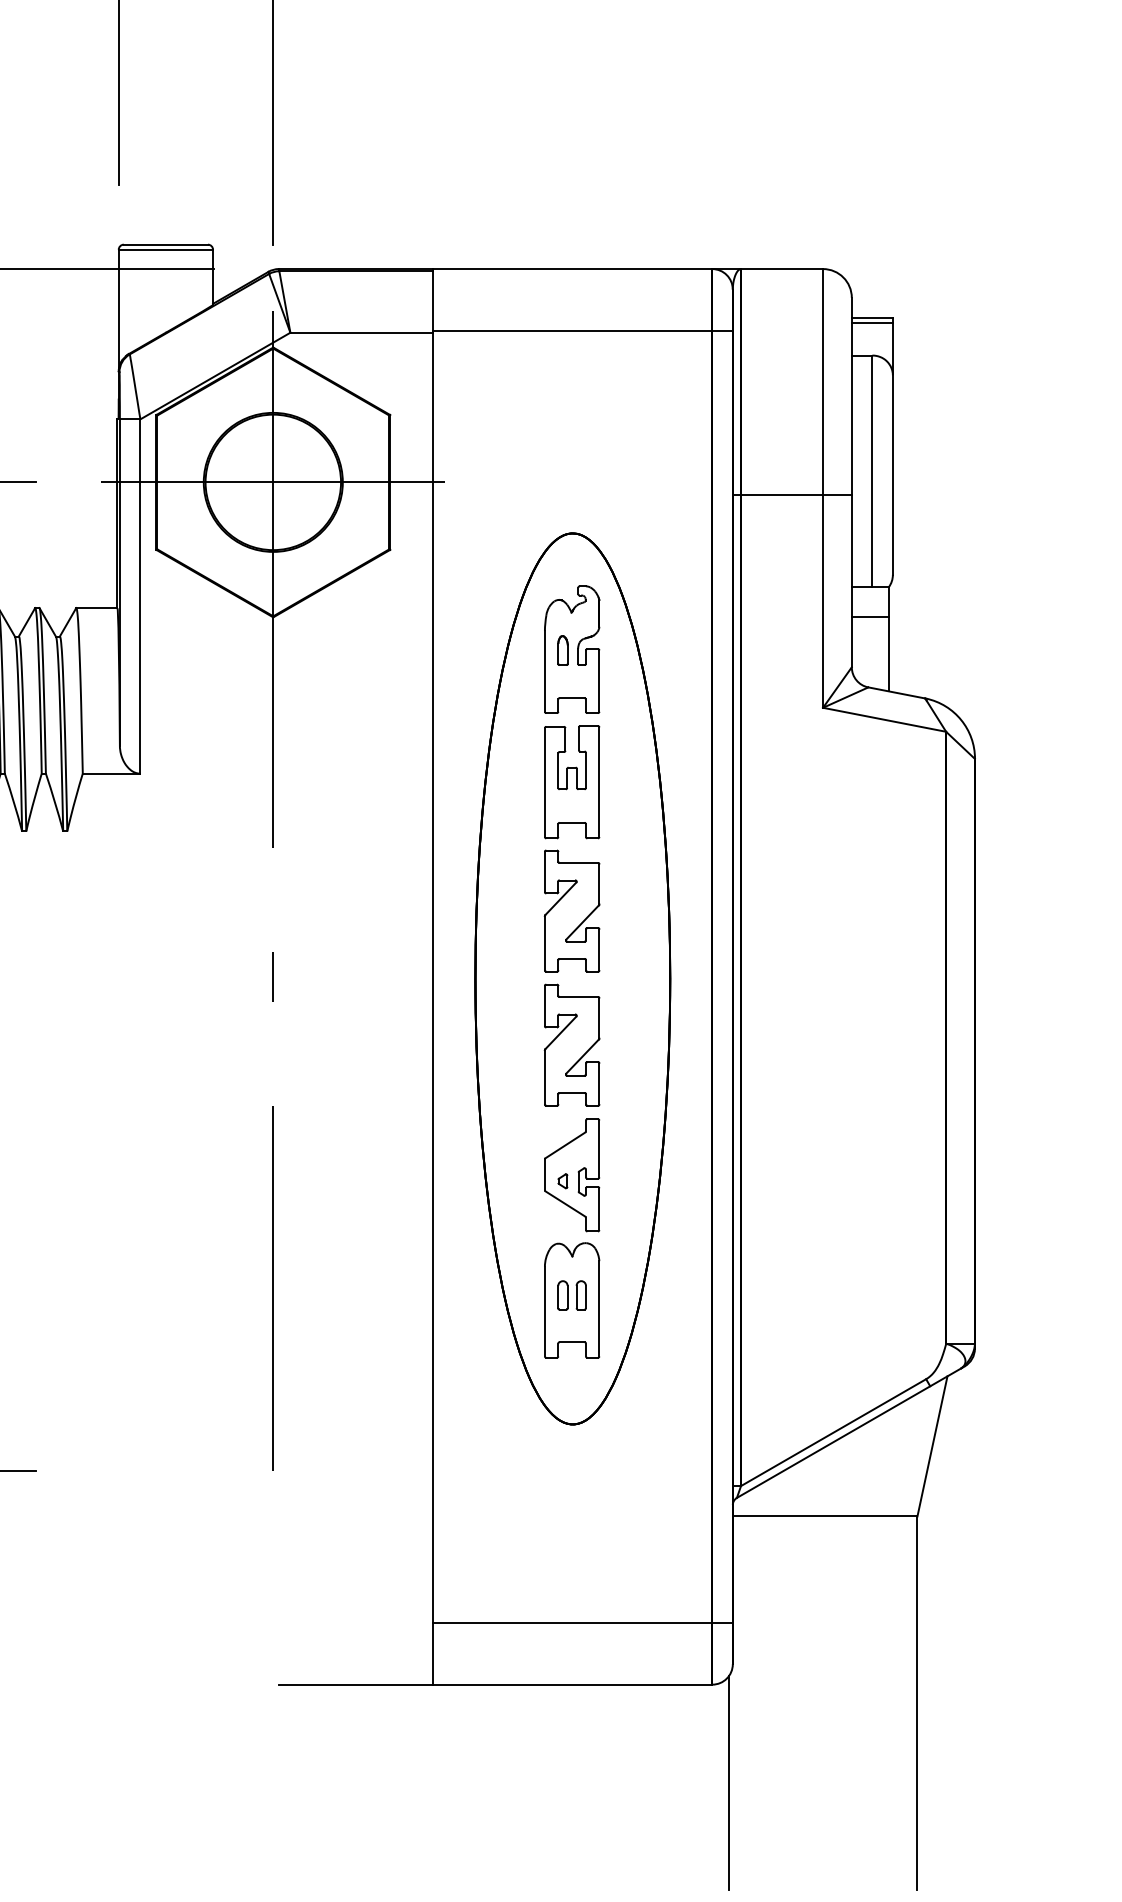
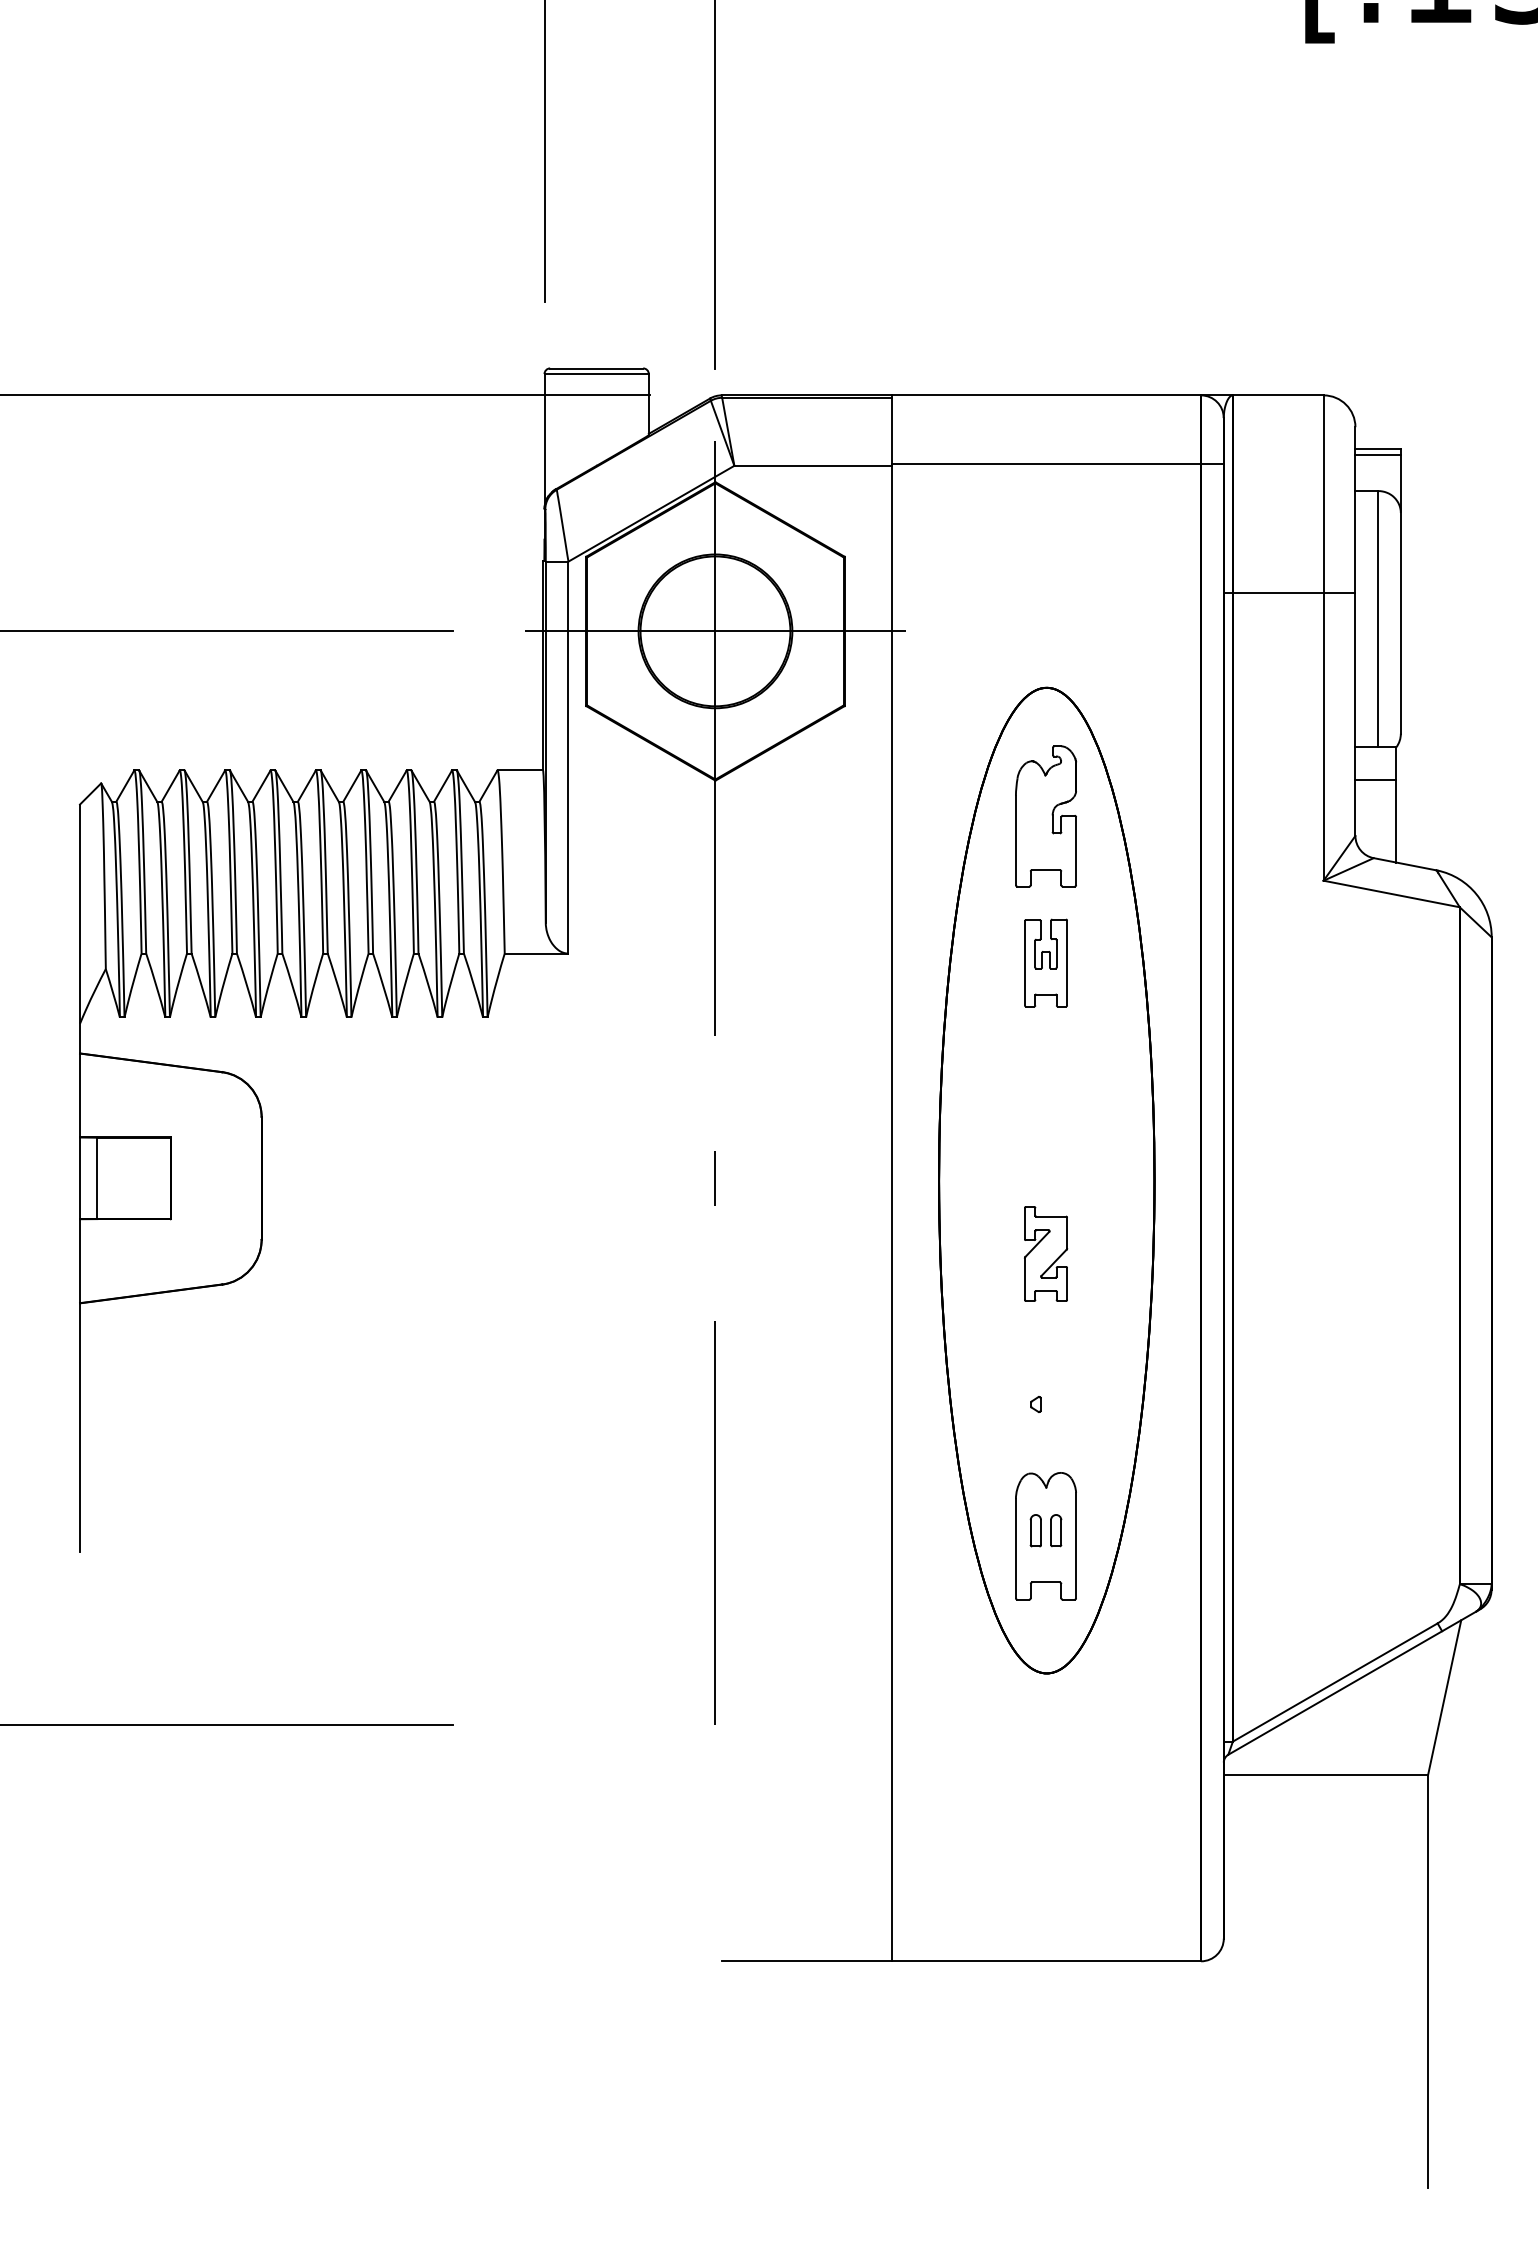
line: (792, 495) -> (1289, 593), moved
part: (562, 650) -> (1035, 817), removed
part: (571, 781) -> (1045, 962), size x0.7
part: (571, 911) -> (1045, 1105), removed
part: (571, 1044) -> (1045, 1253), size x0.7
part: (571, 1174) -> (1045, 1397), removed
line: (582, 1623) -> (1057, 1893), removed
line: (728, 1783) -> (1219, 2070), removed

